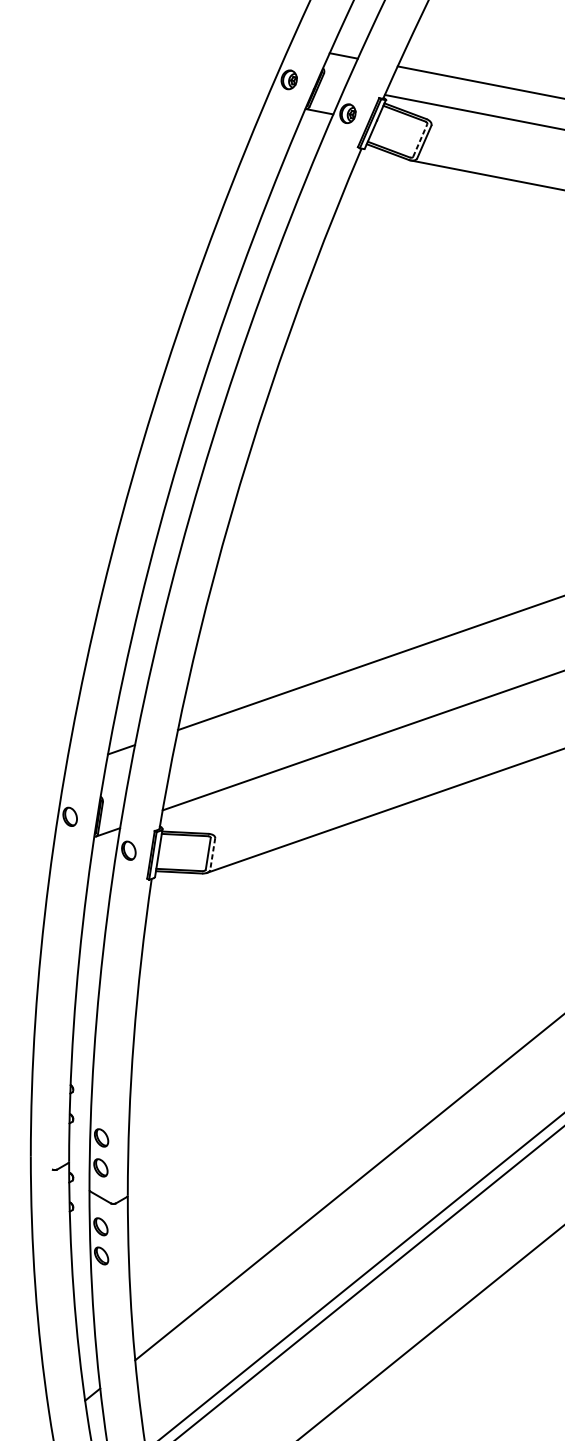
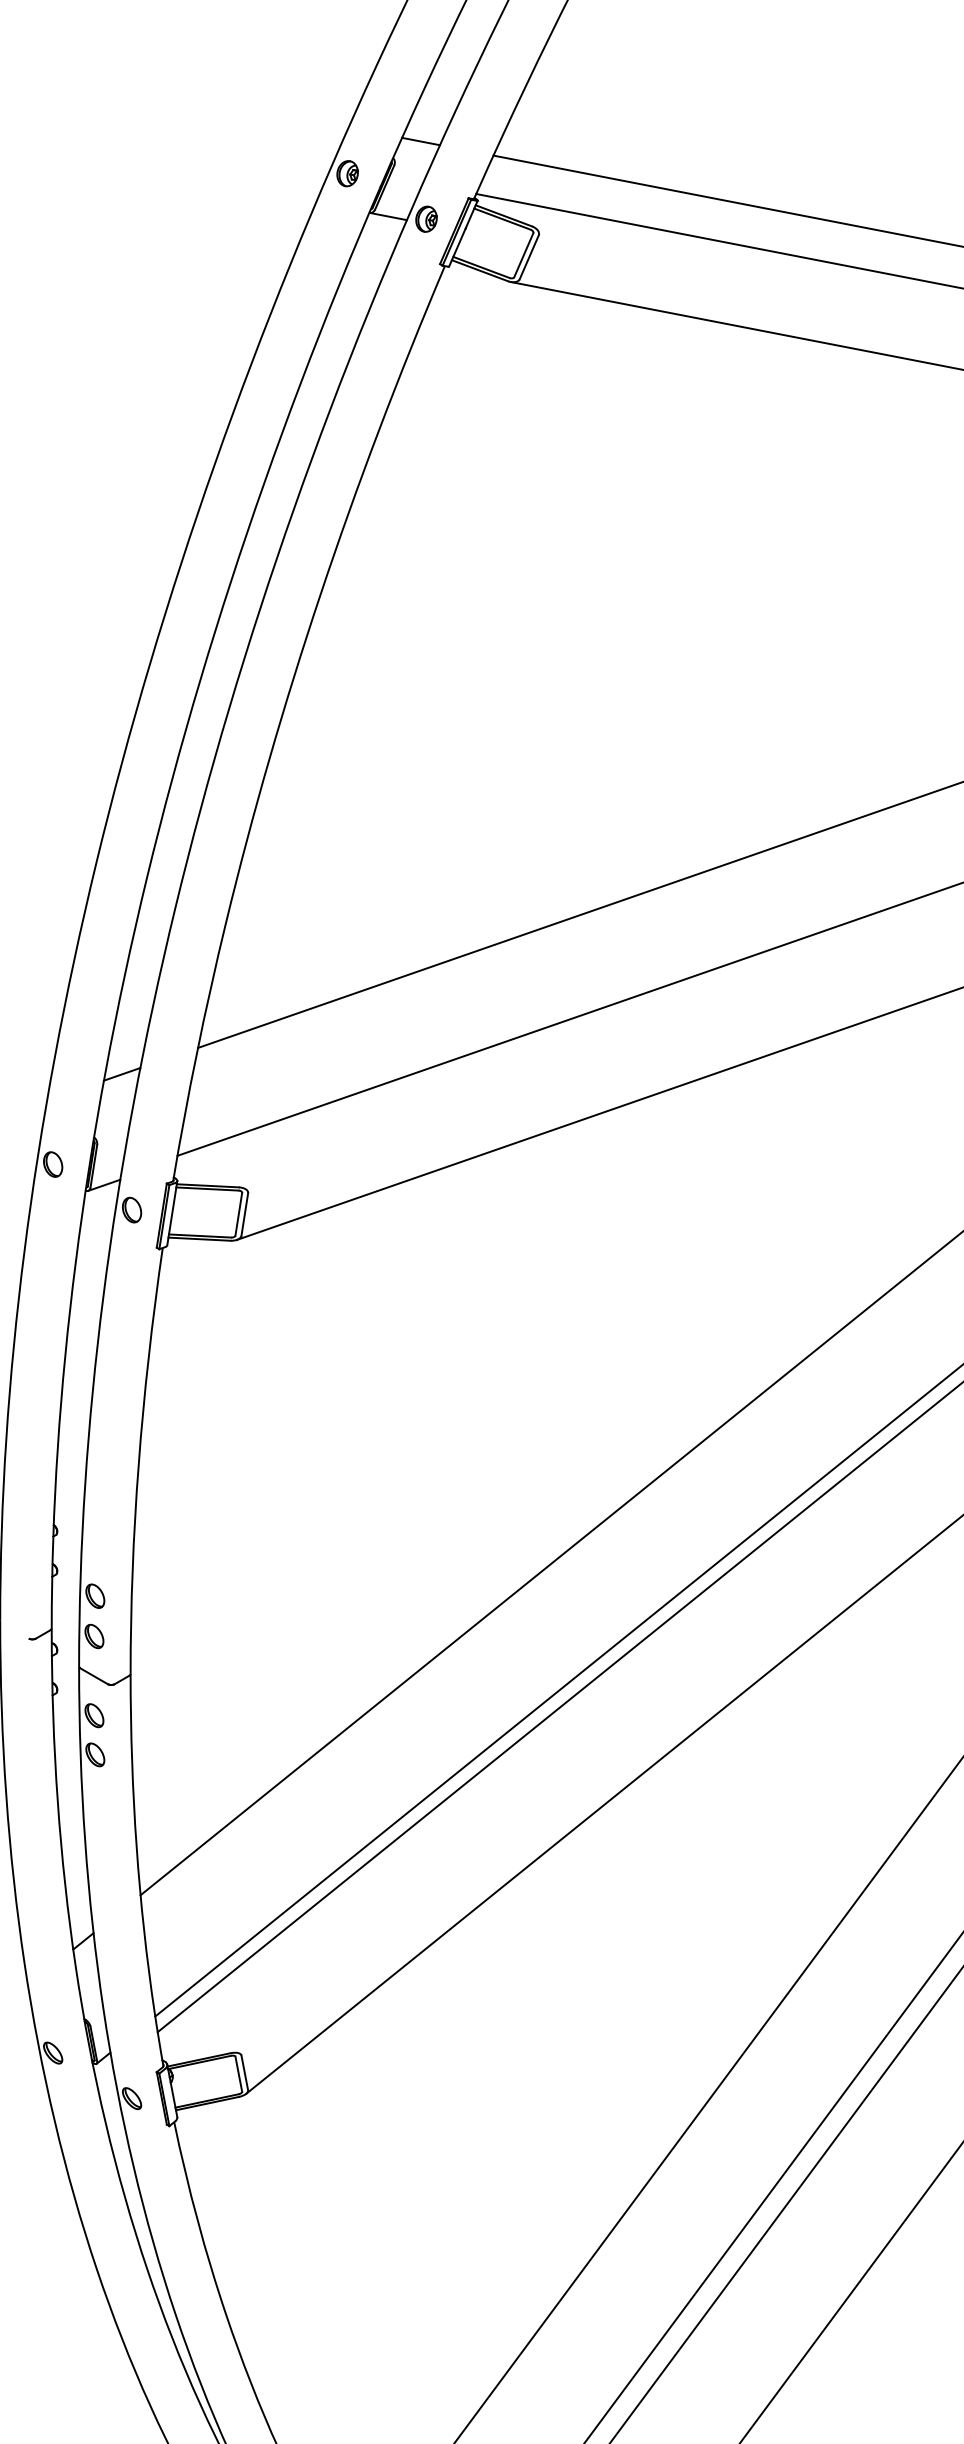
line: (420, 140) -> (523, 255), dashed -> solid
line: (212, 854) -> (244, 1214), dashed -> solid

